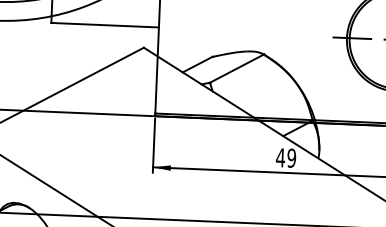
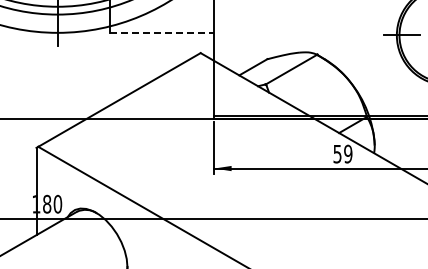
line: (105, 24) -> (162, 32), solid -> dashed
text: (280, 158) -> (337, 154), 49 -> 59

